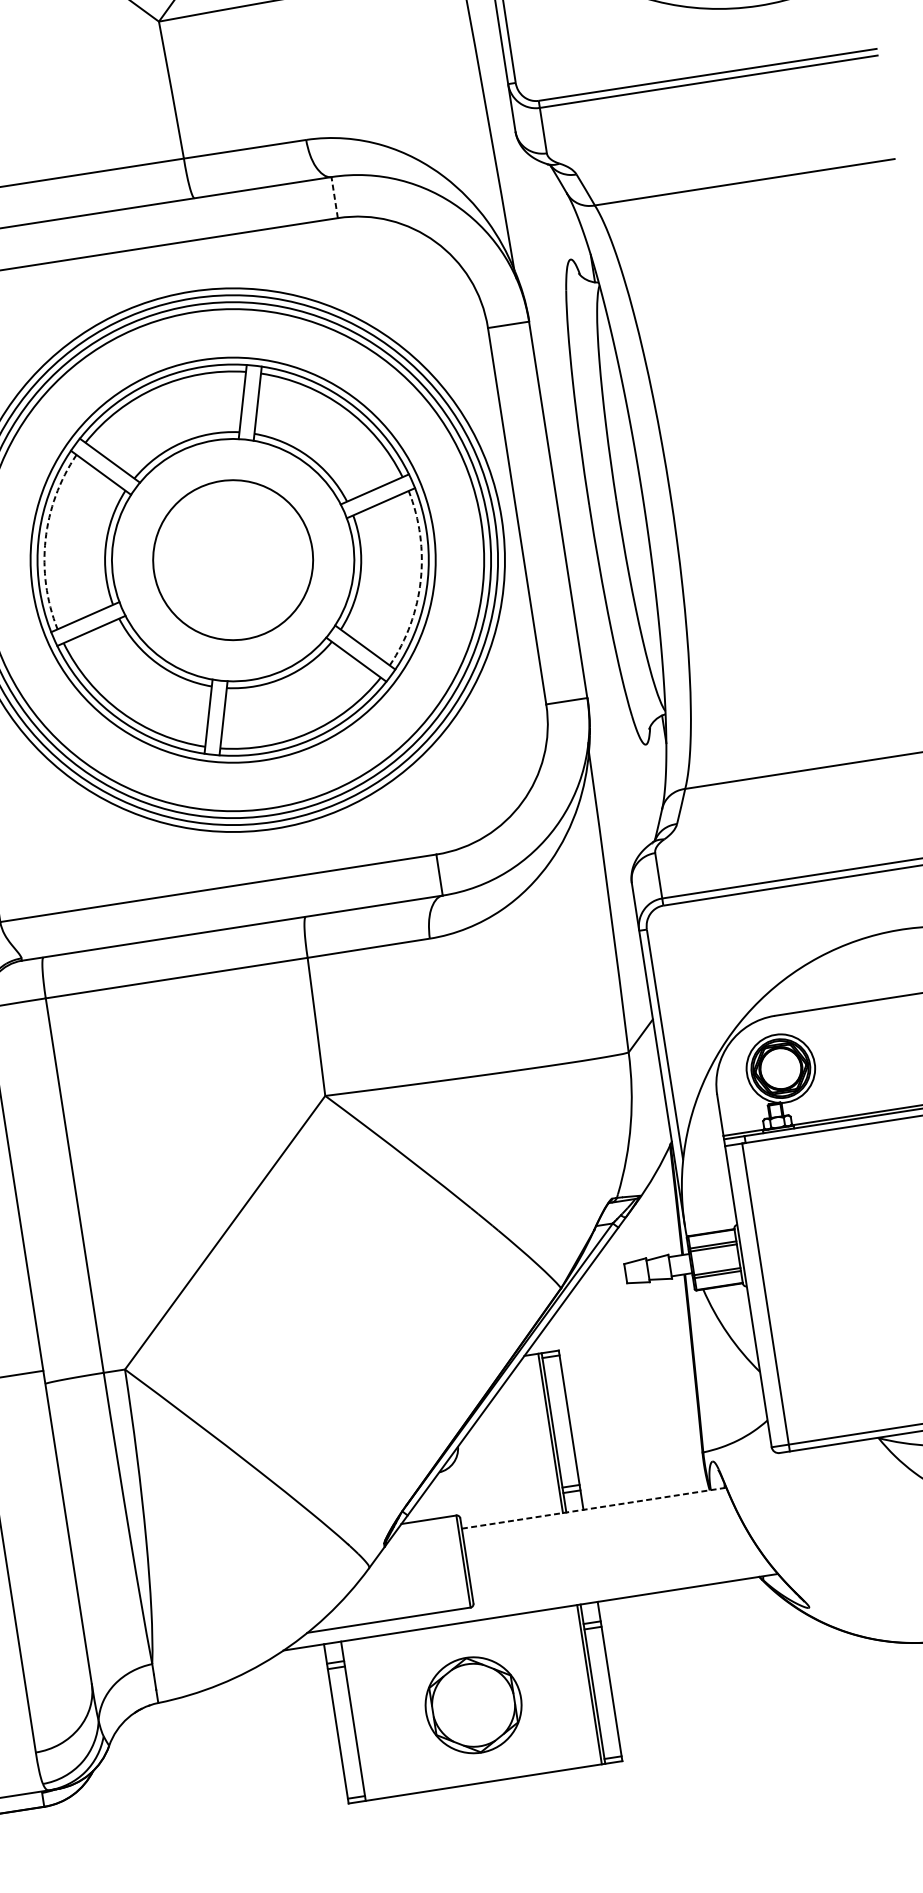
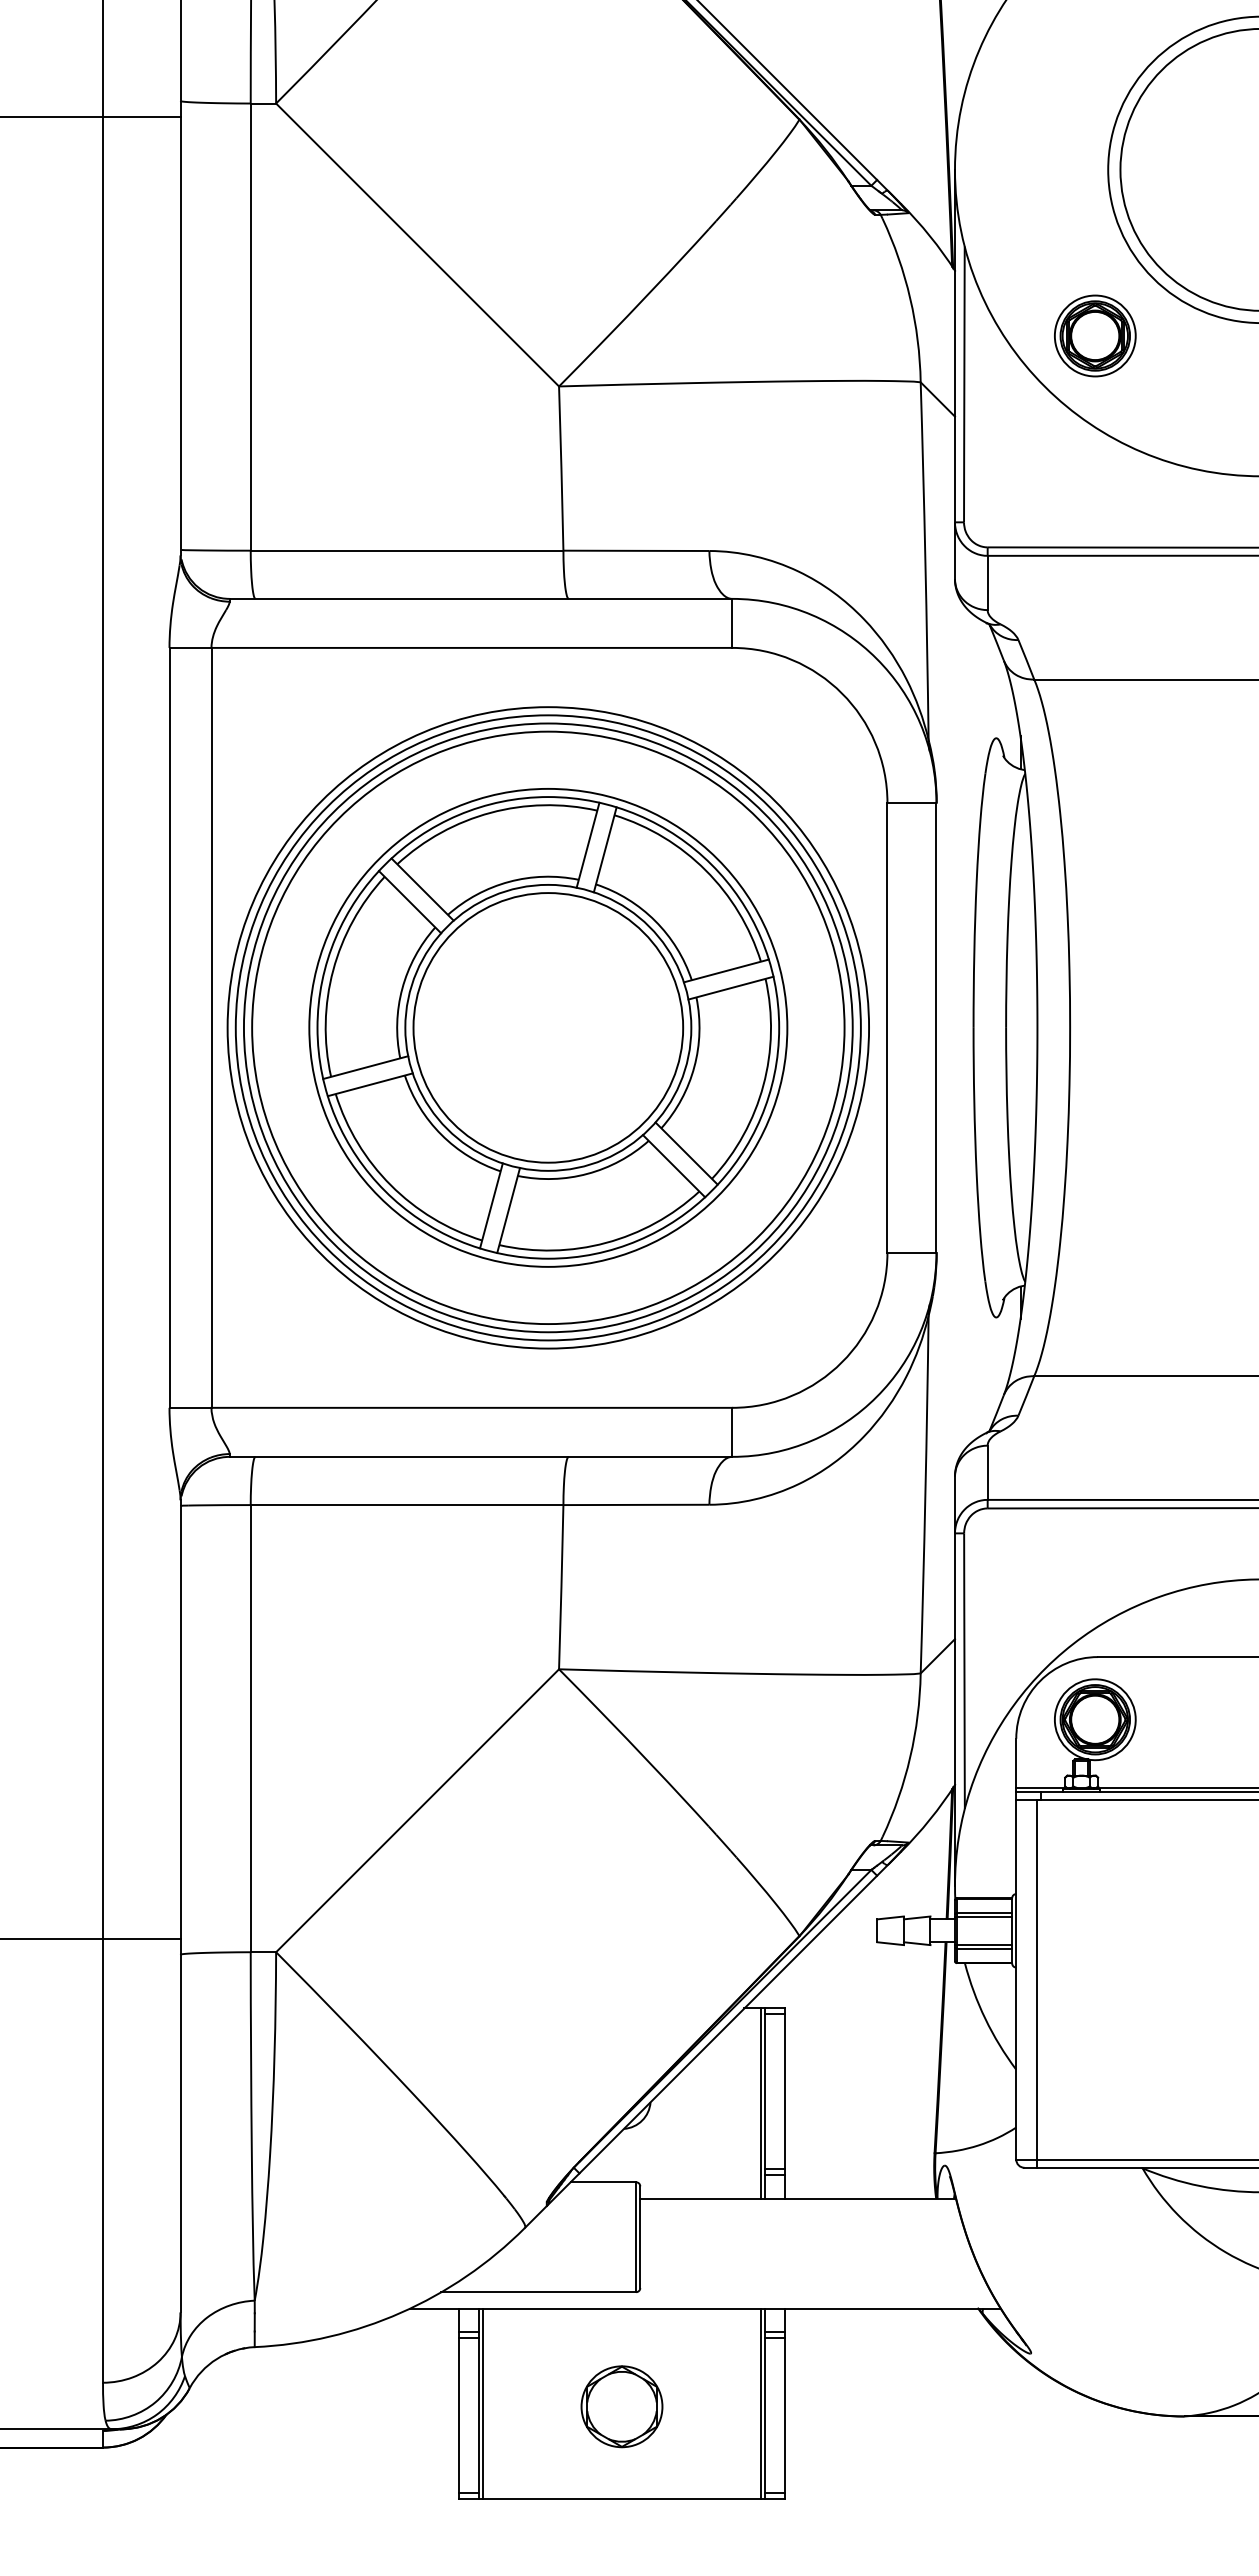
line: (334, 197) -> (732, 623), dashed -> solid
arc: (45, 539) -> (333, 970), dashed -> solid
circle: (233, 559) -> (548, 1027), size x1.43
arc: (420, 580) -> (763, 1085), dashed -> solid
line: (594, 1508) -> (798, 2198), dashed -> solid
part: (473, 1705) -> (621, 2406), size x0.71
line: (357, 1720) -> (483, 2403), added

